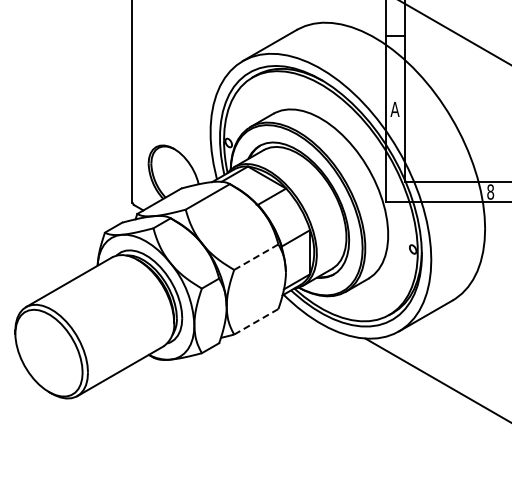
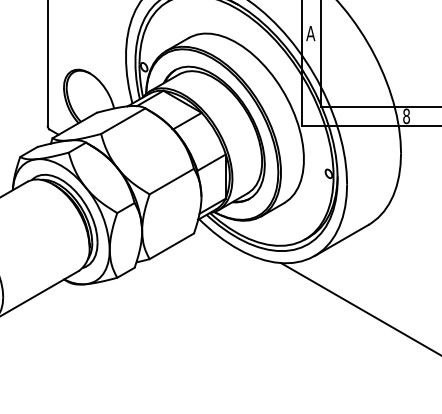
line: (256, 257) -> (172, 181), dashed -> solid
line: (256, 321) -> (172, 246), dashed -> solid

